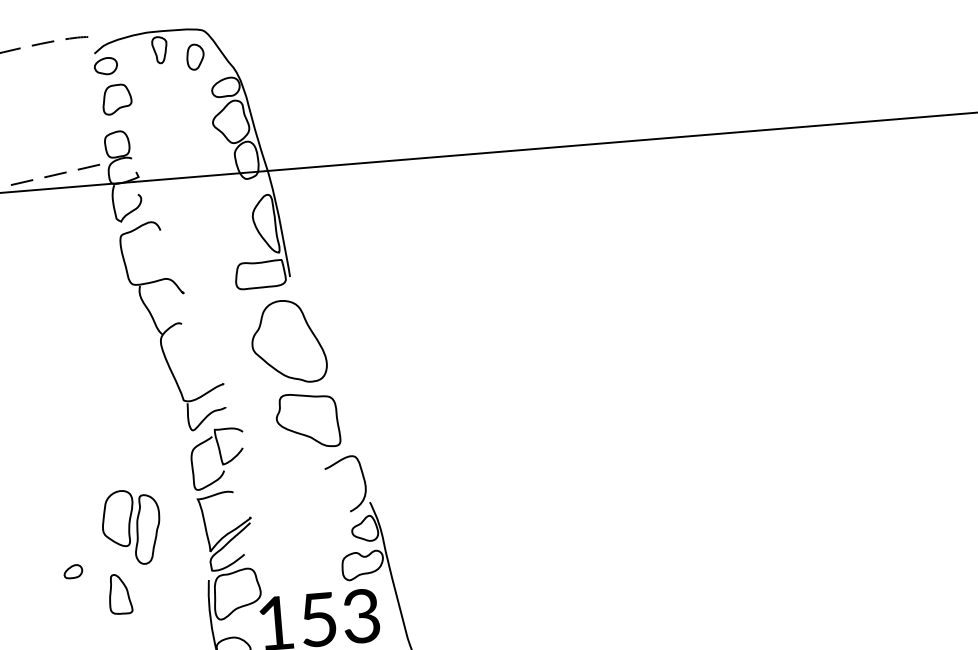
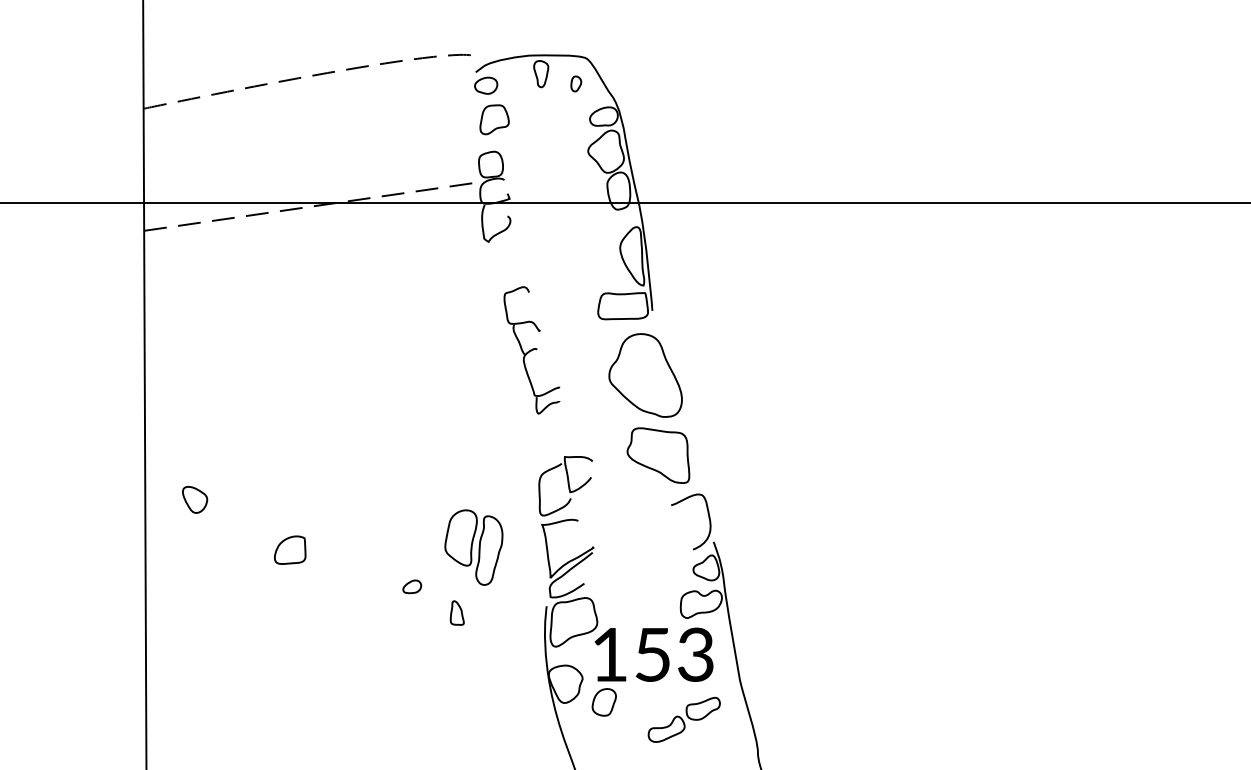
part: (195, 56) -> (576, 83), size x0.6
part: (172, 326) -> (531, 350), size x0.6
part: (120, 593) -> (457, 612), size x0.6

